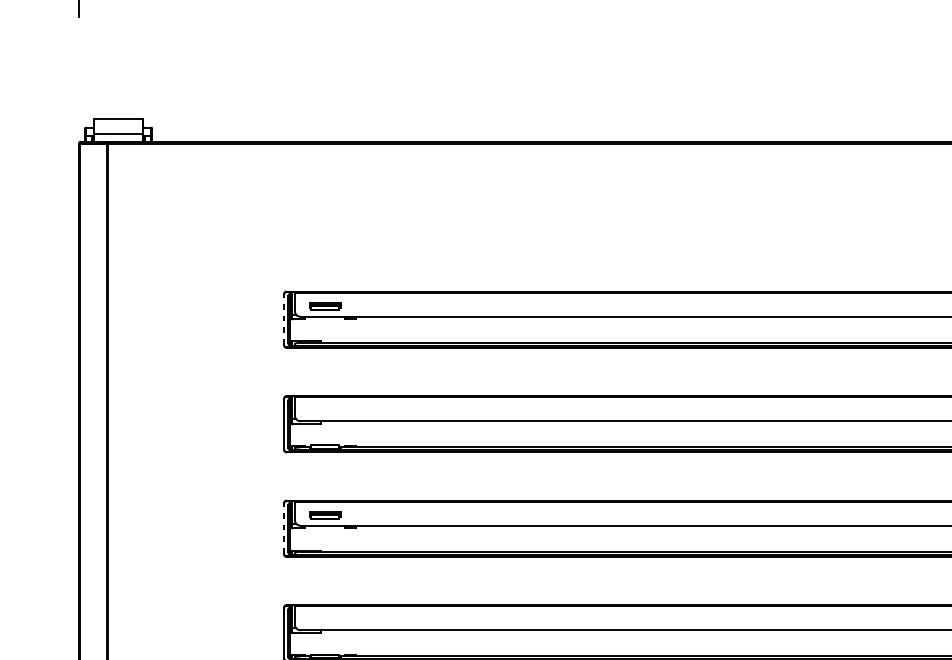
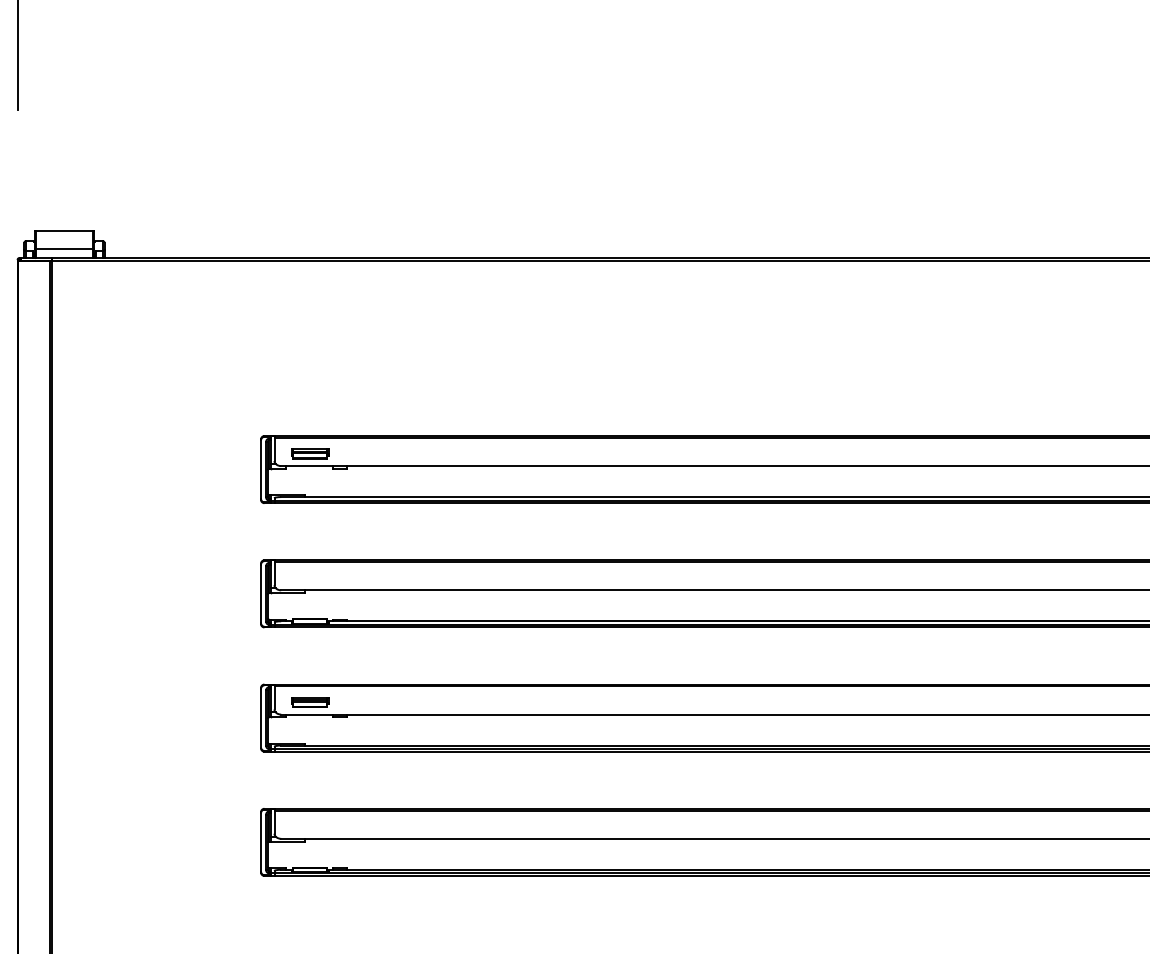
line: (284, 319) -> (261, 469), dashed -> solid
line: (284, 528) -> (261, 717), dashed -> solid

